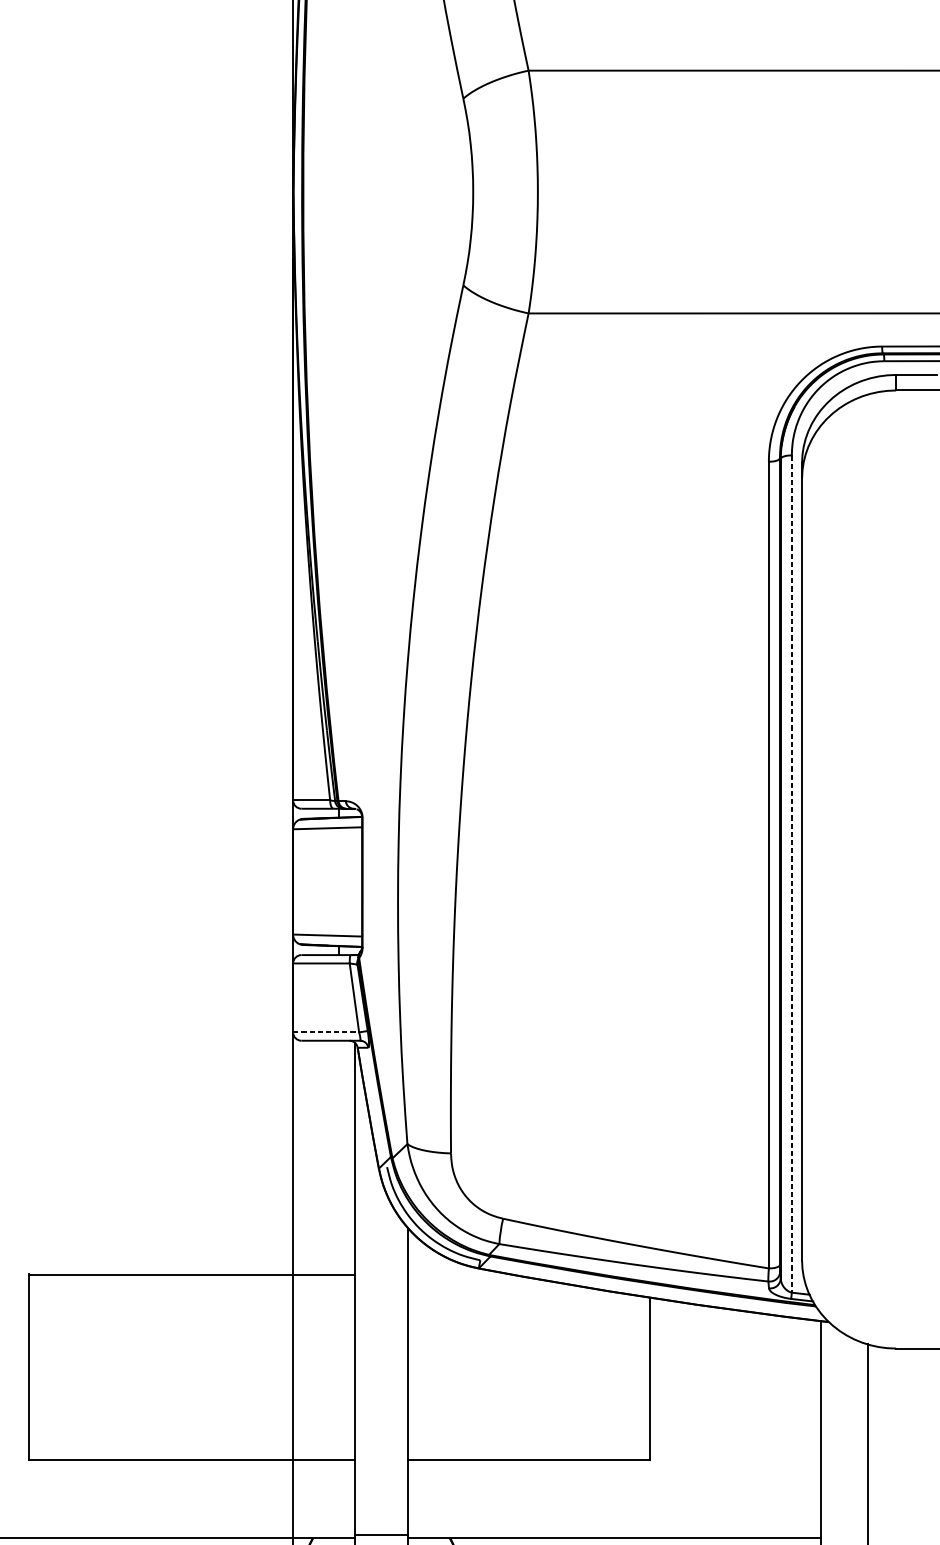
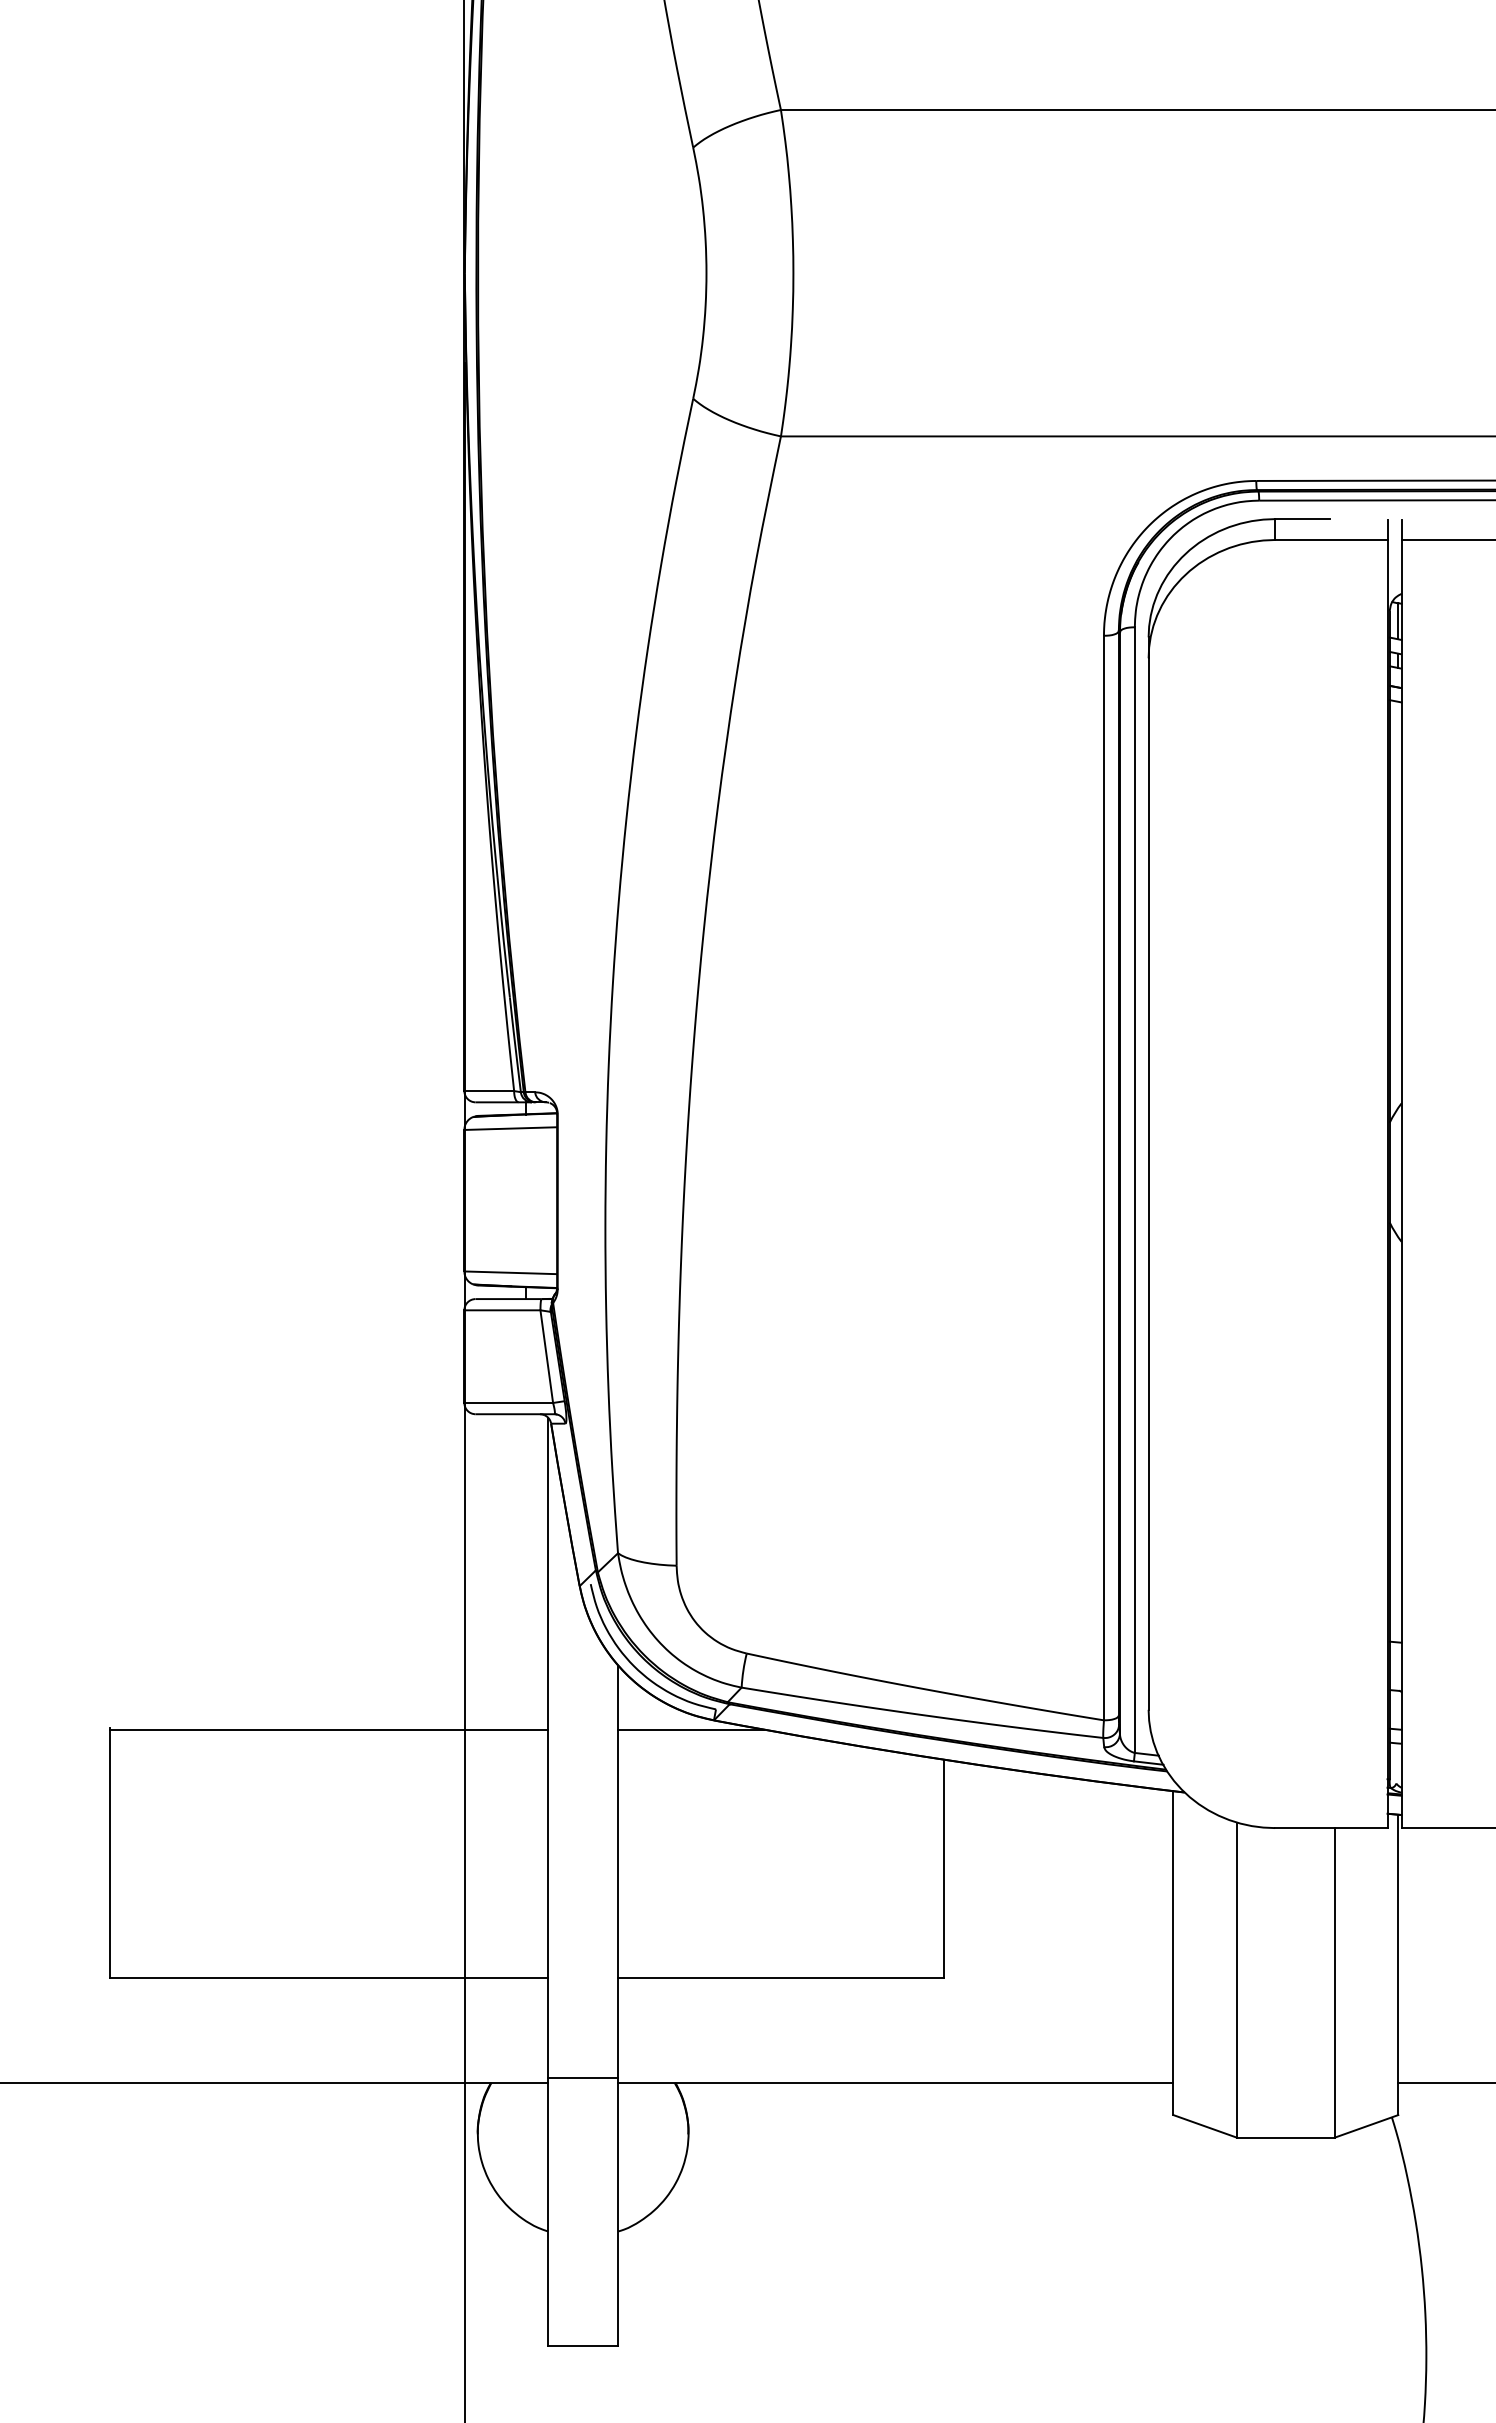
line: (791, 874) -> (1134, 1190), dashed -> solid
line: (326, 1032) -> (509, 1402), dashed -> solid
line: (462, 1275) -> (691, 1729), added

